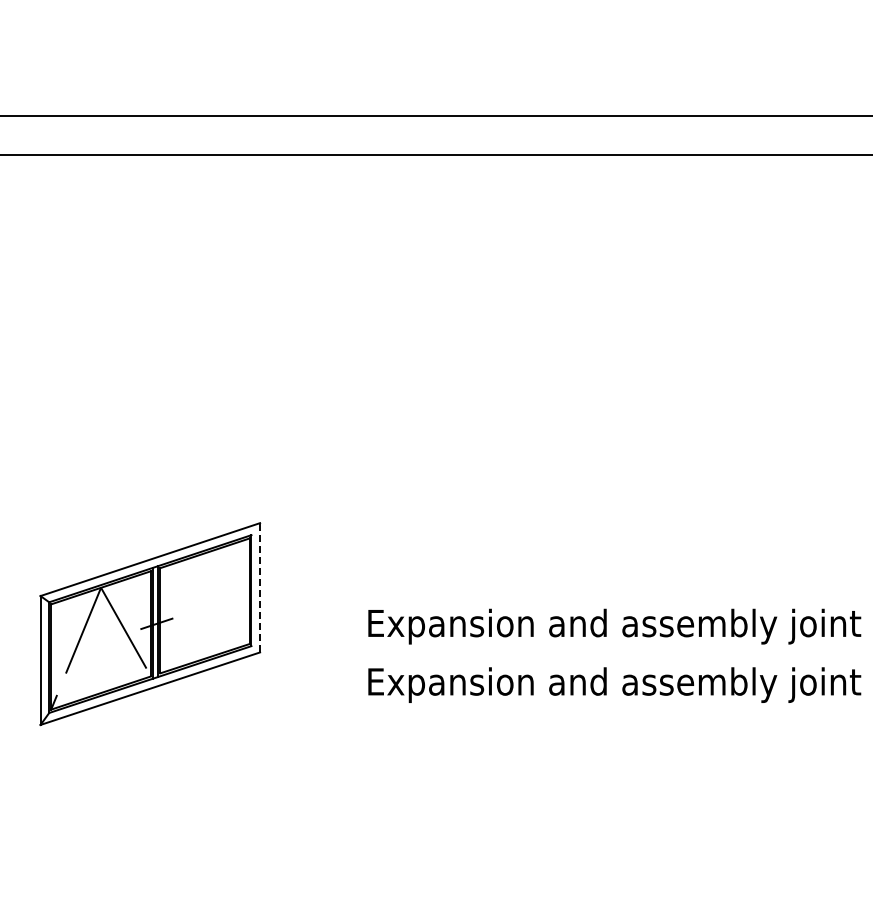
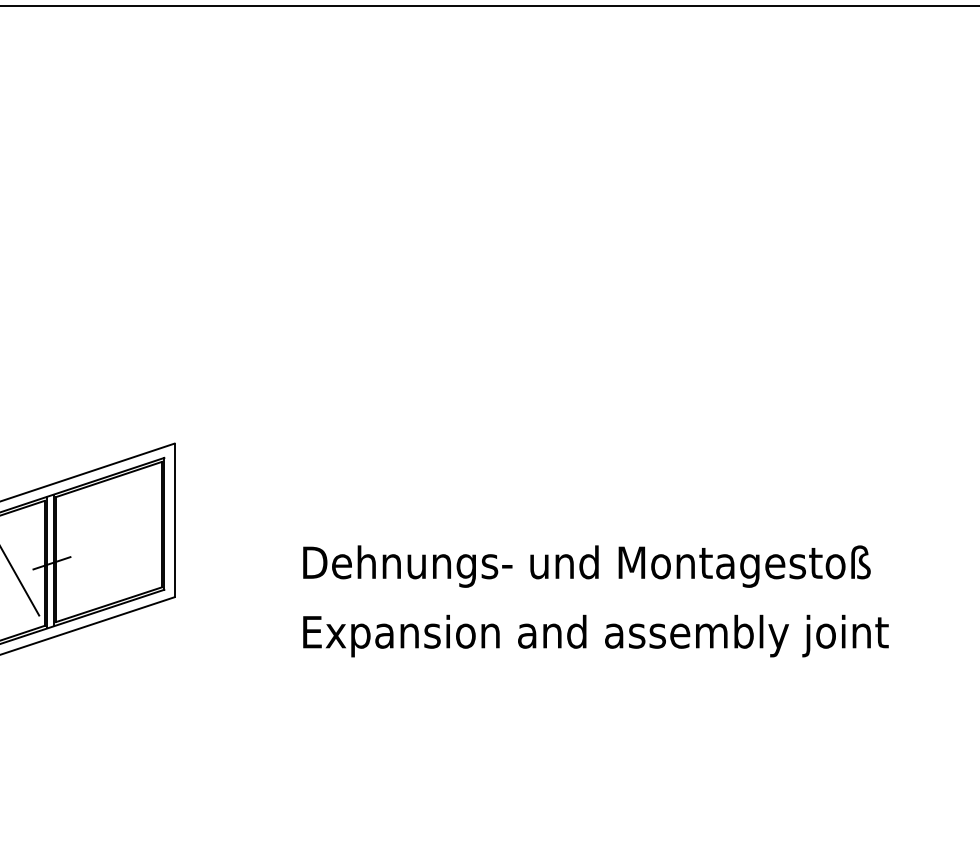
line: (260, 587) -> (175, 520), dashed -> solid
text: (616, 626) -> (598, 566), Expansion and assembly joint -> Dehnungs- und Montagestoß

